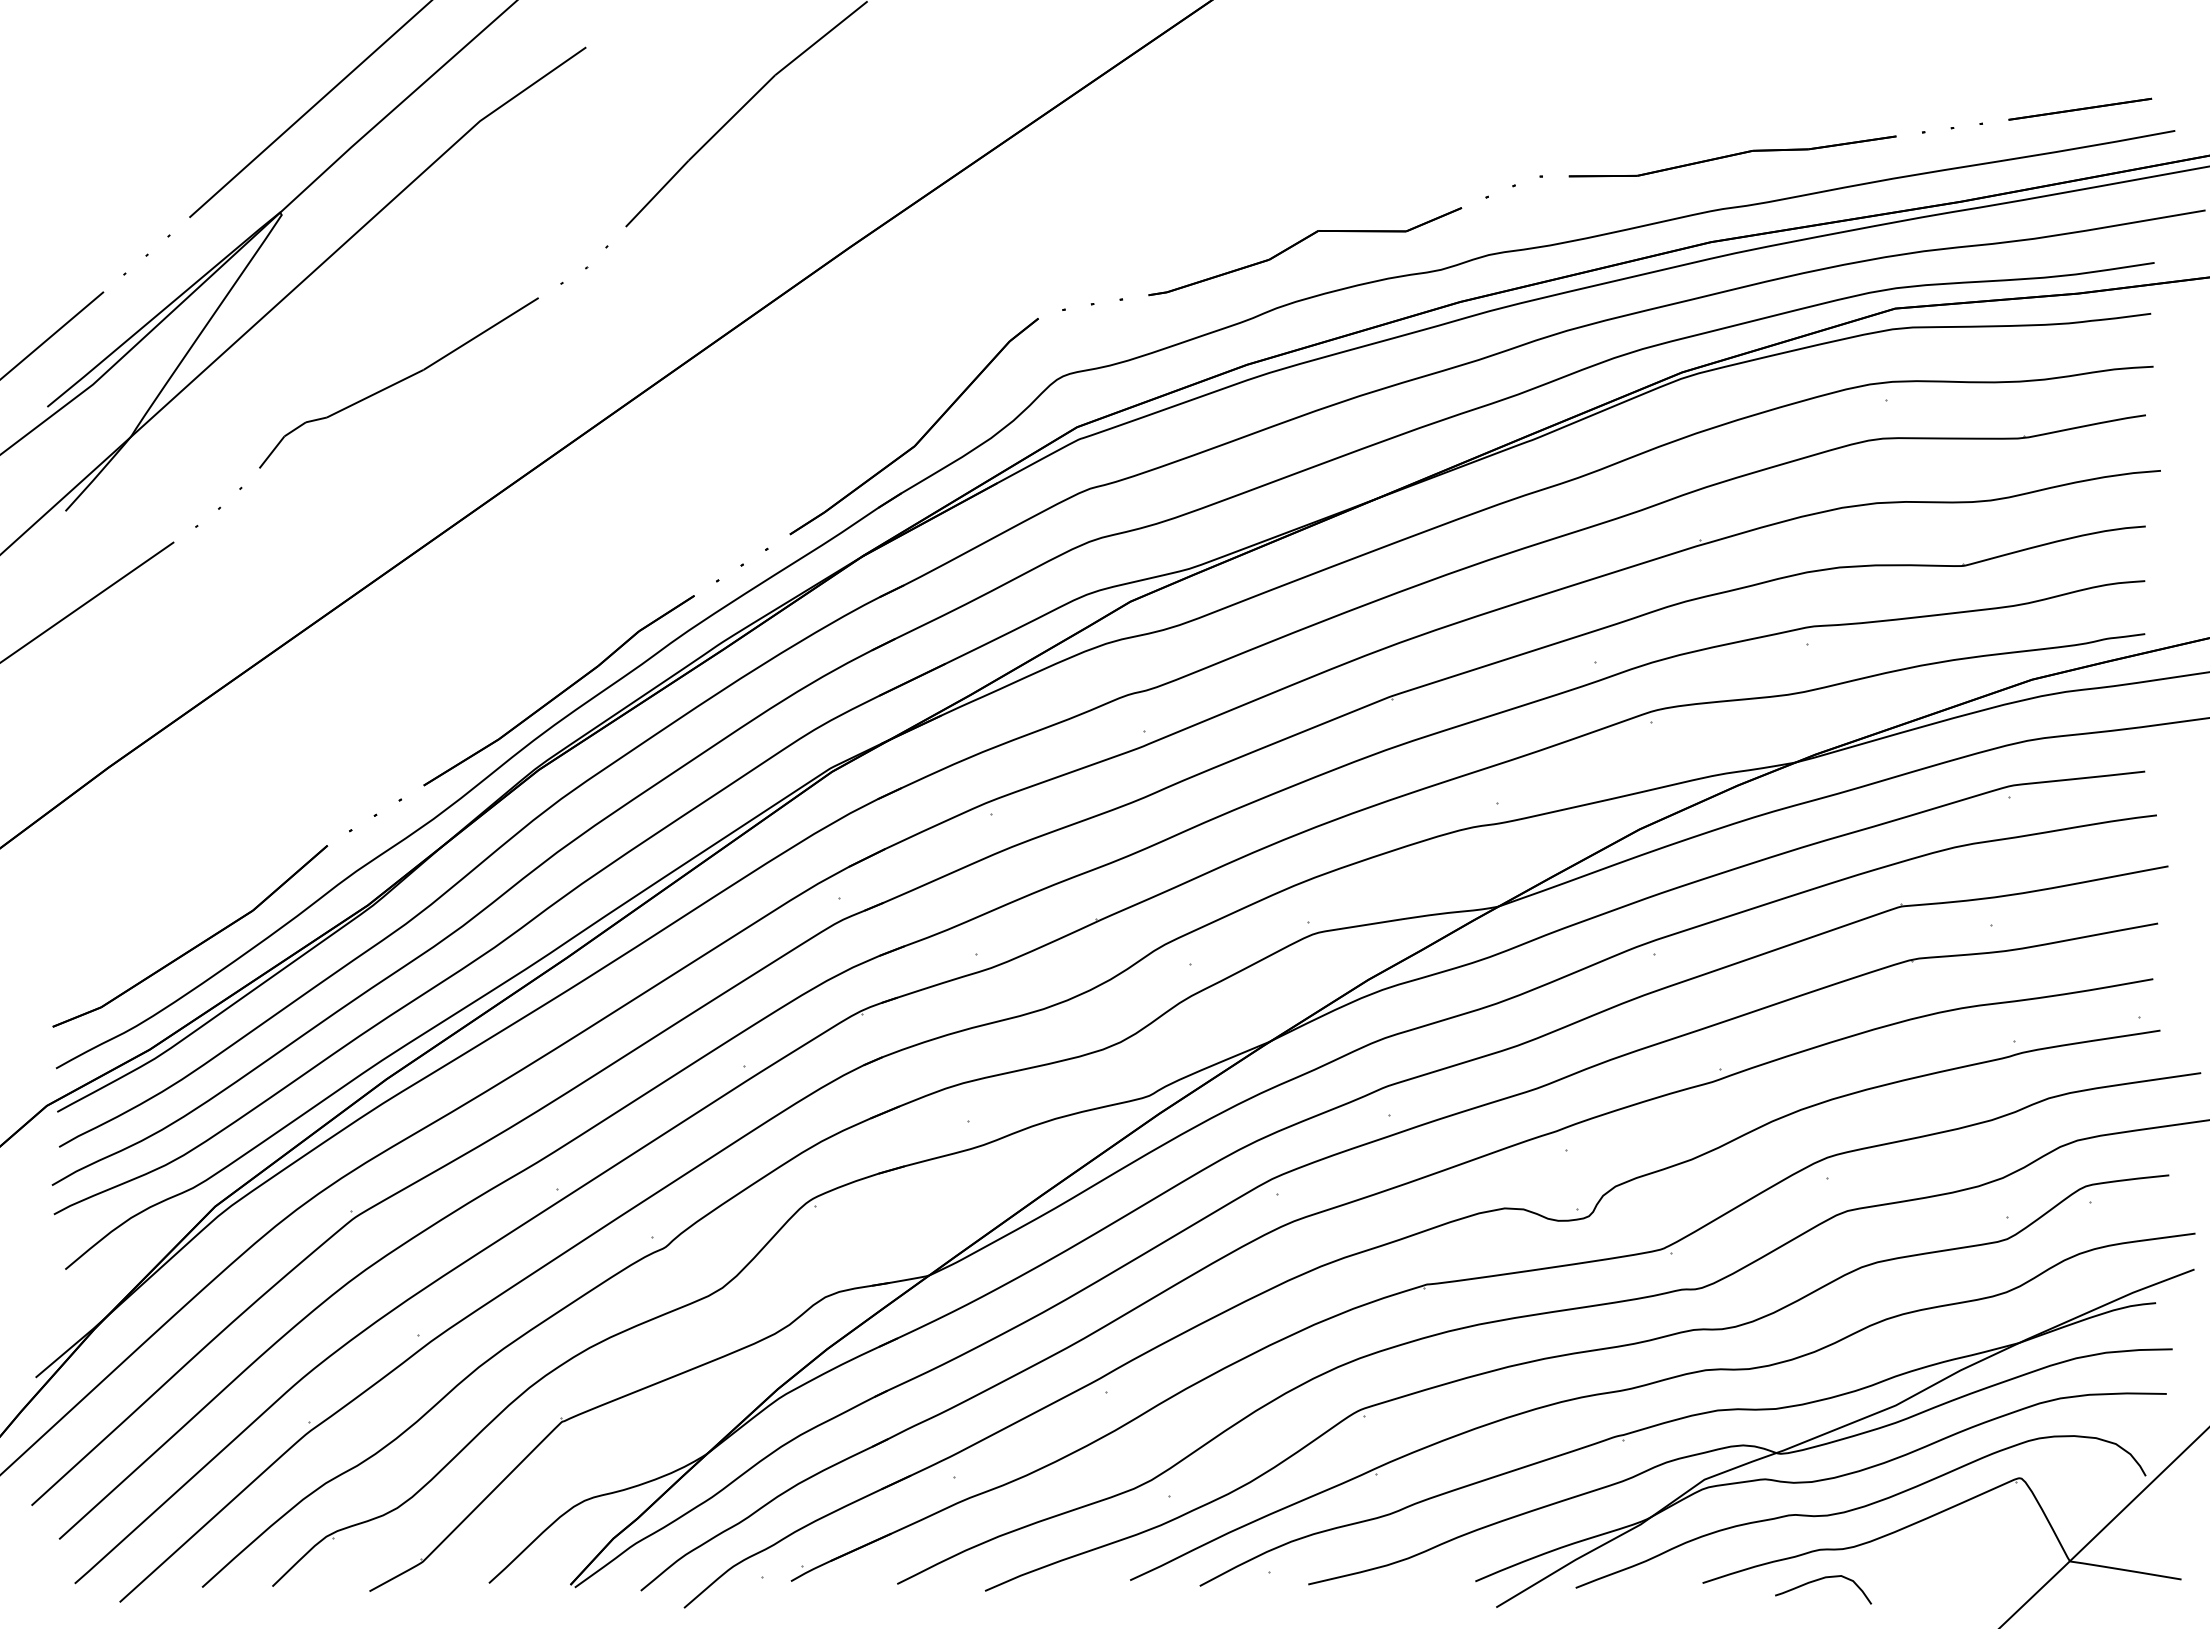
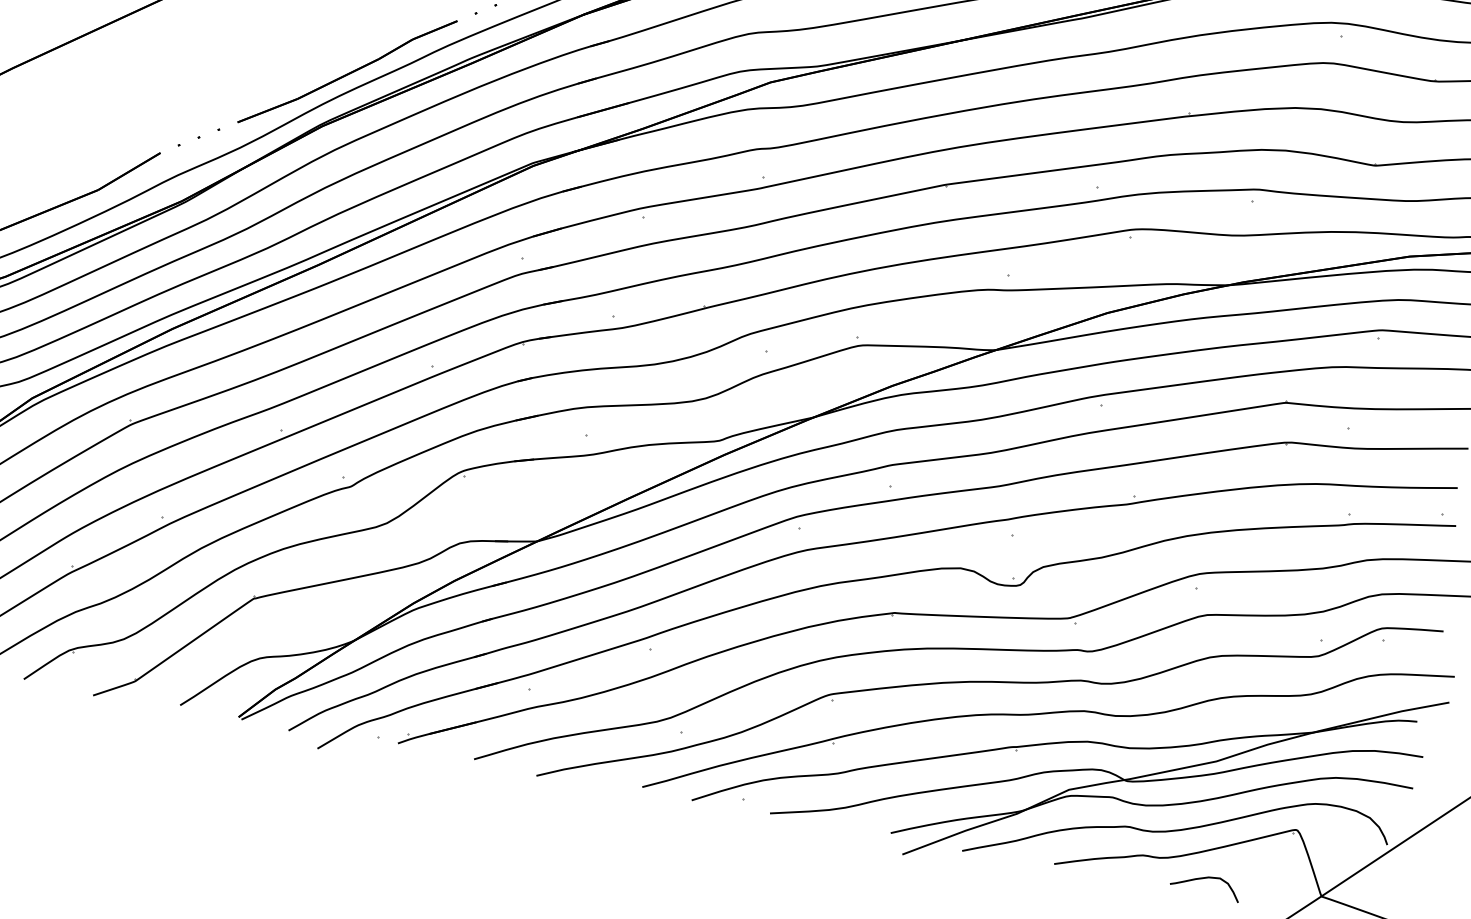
curve: (1819, 1580) -> (1203, 878), moved

